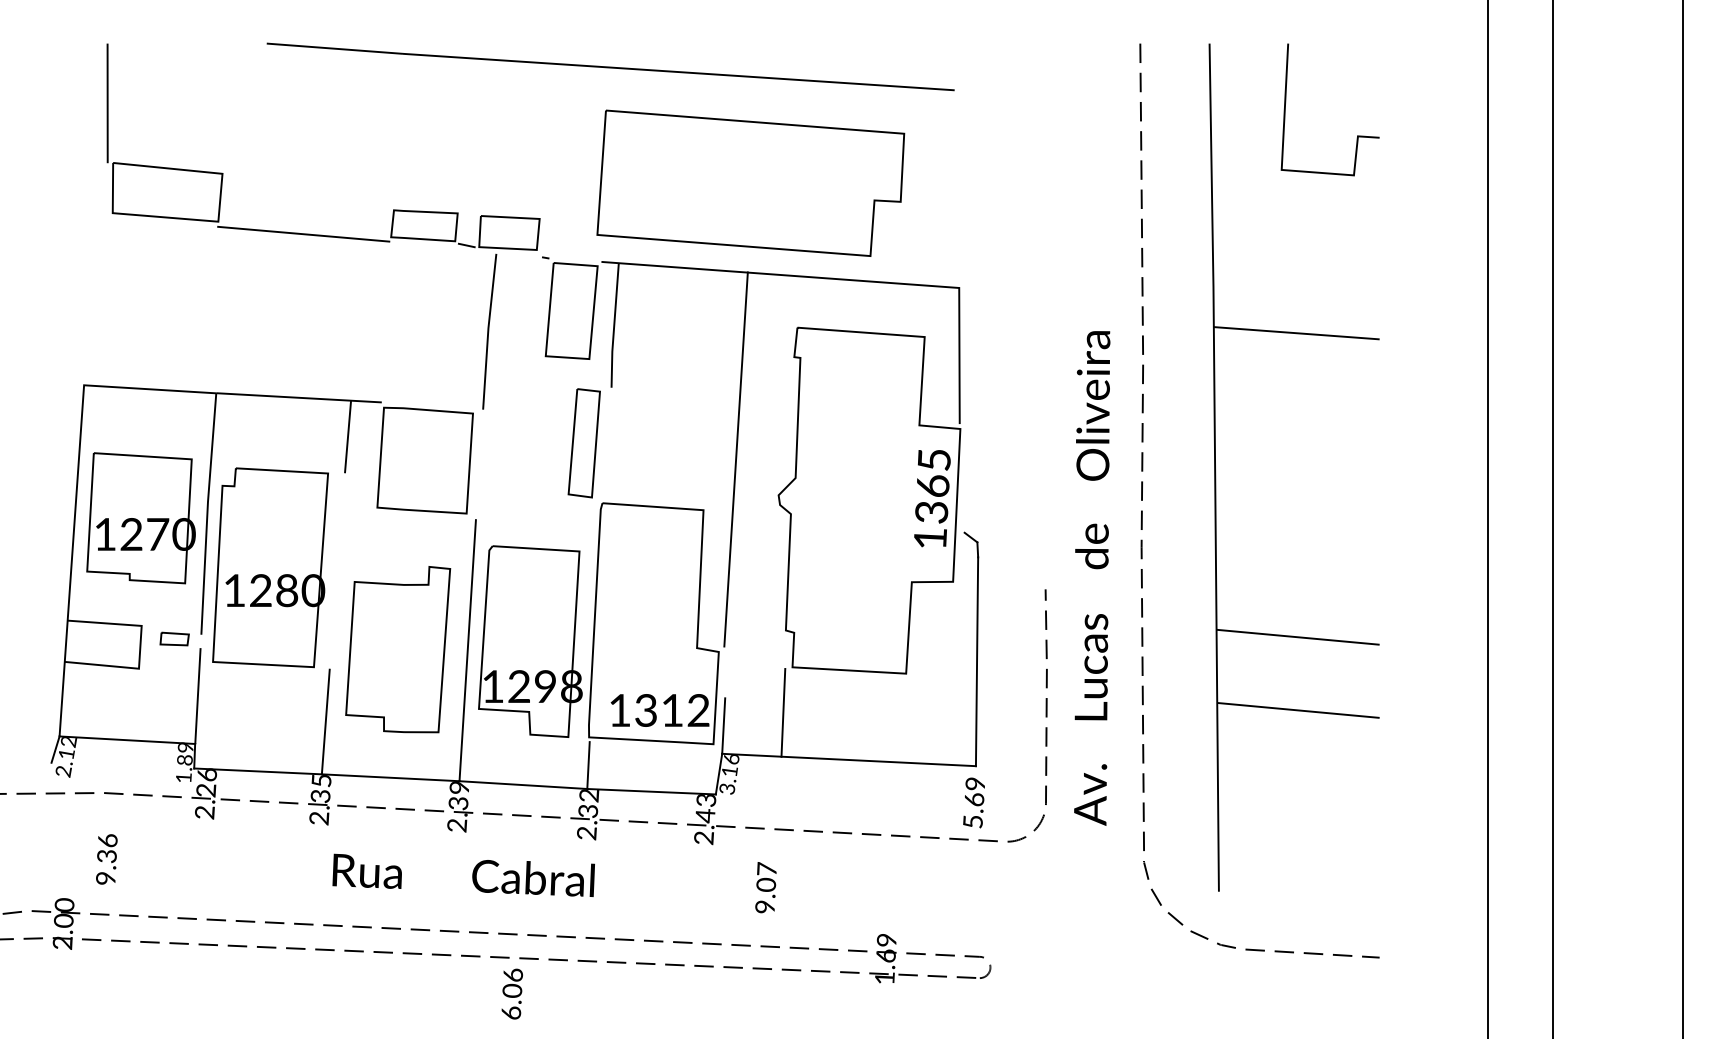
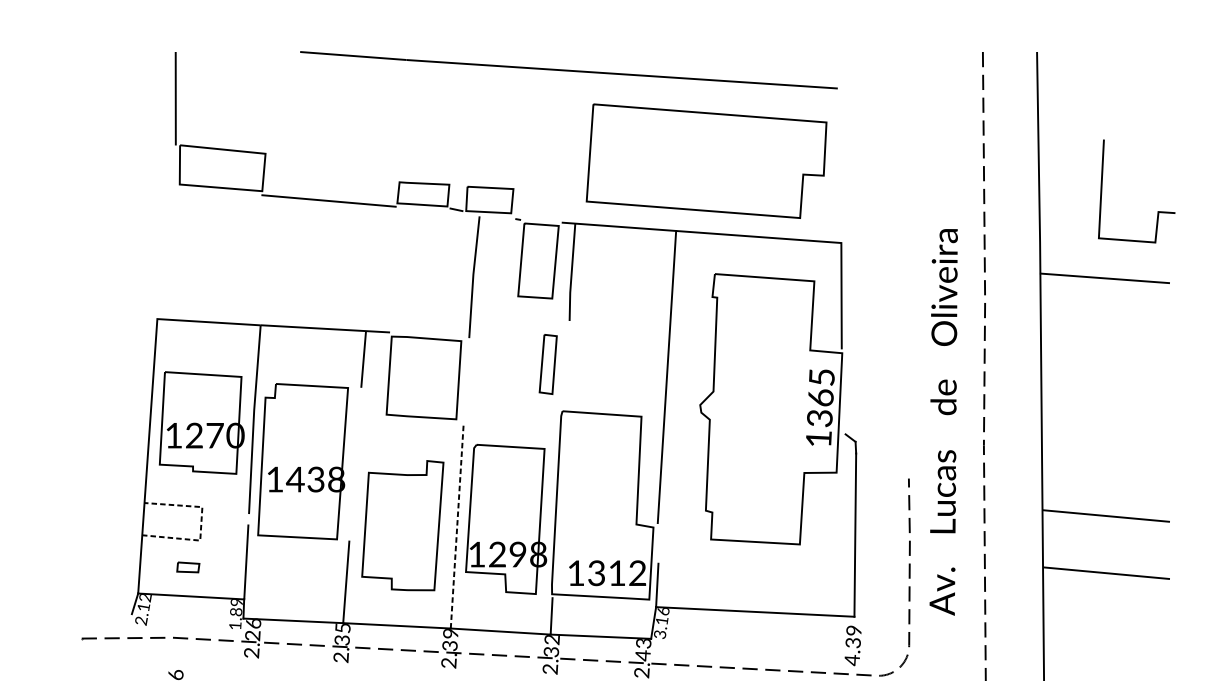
line: (1357, 135) -> (1158, 211), moved
part: (750, 182) -> (706, 160), moved
part: (583, 443) -> (547, 364), size x0.7
text: (1092, 578) -> (943, 422), moved
text: (286, 590) -> (315, 479), 1280 -> 1438
part: (174, 638) -> (188, 566), moved
line: (140, 646) -> (201, 523), solid -> dashed
line: (467, 649) -> (457, 525), solid -> dashed
line: (783, 712) -> (704, 574), removed
text: (973, 811) -> (852, 652), 5.69 -> 4.39

